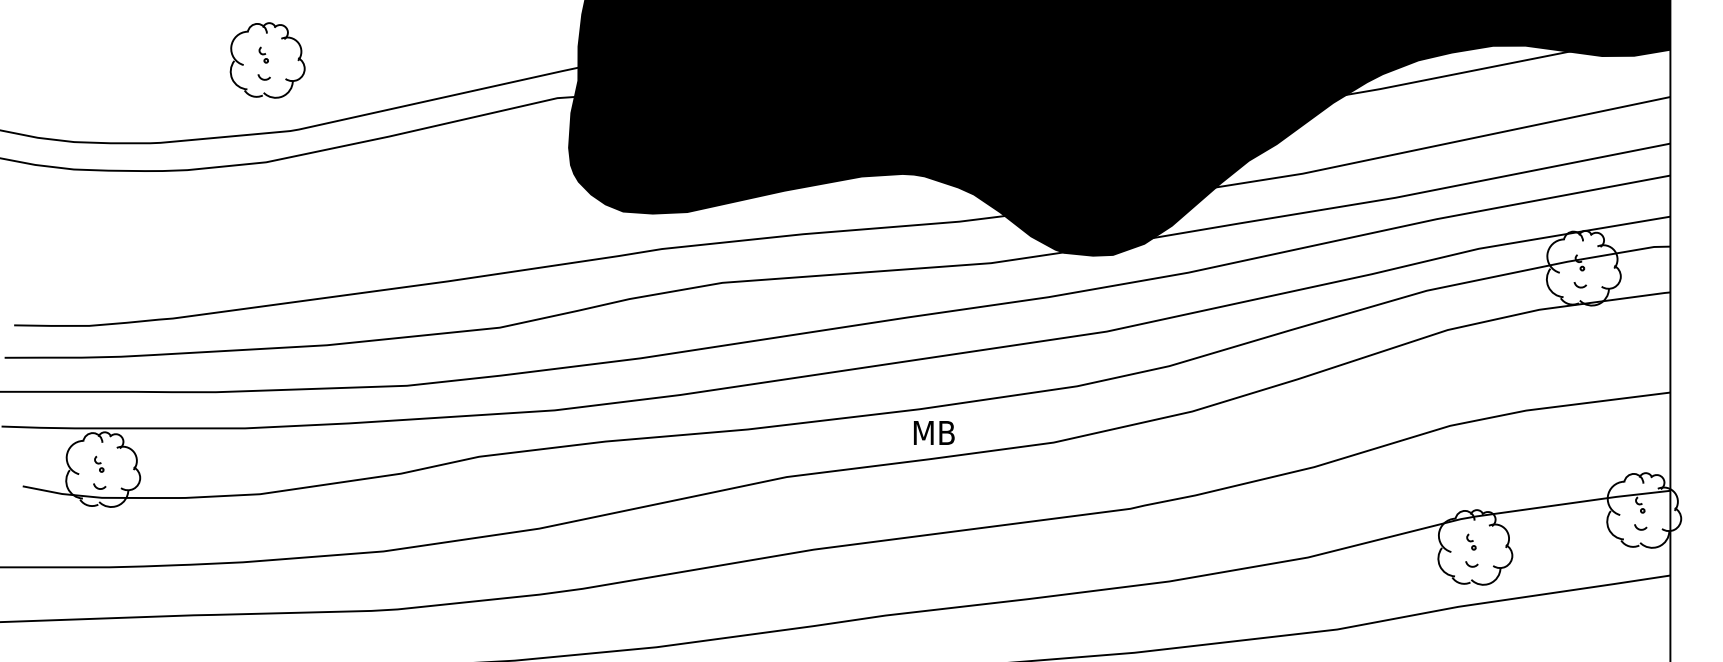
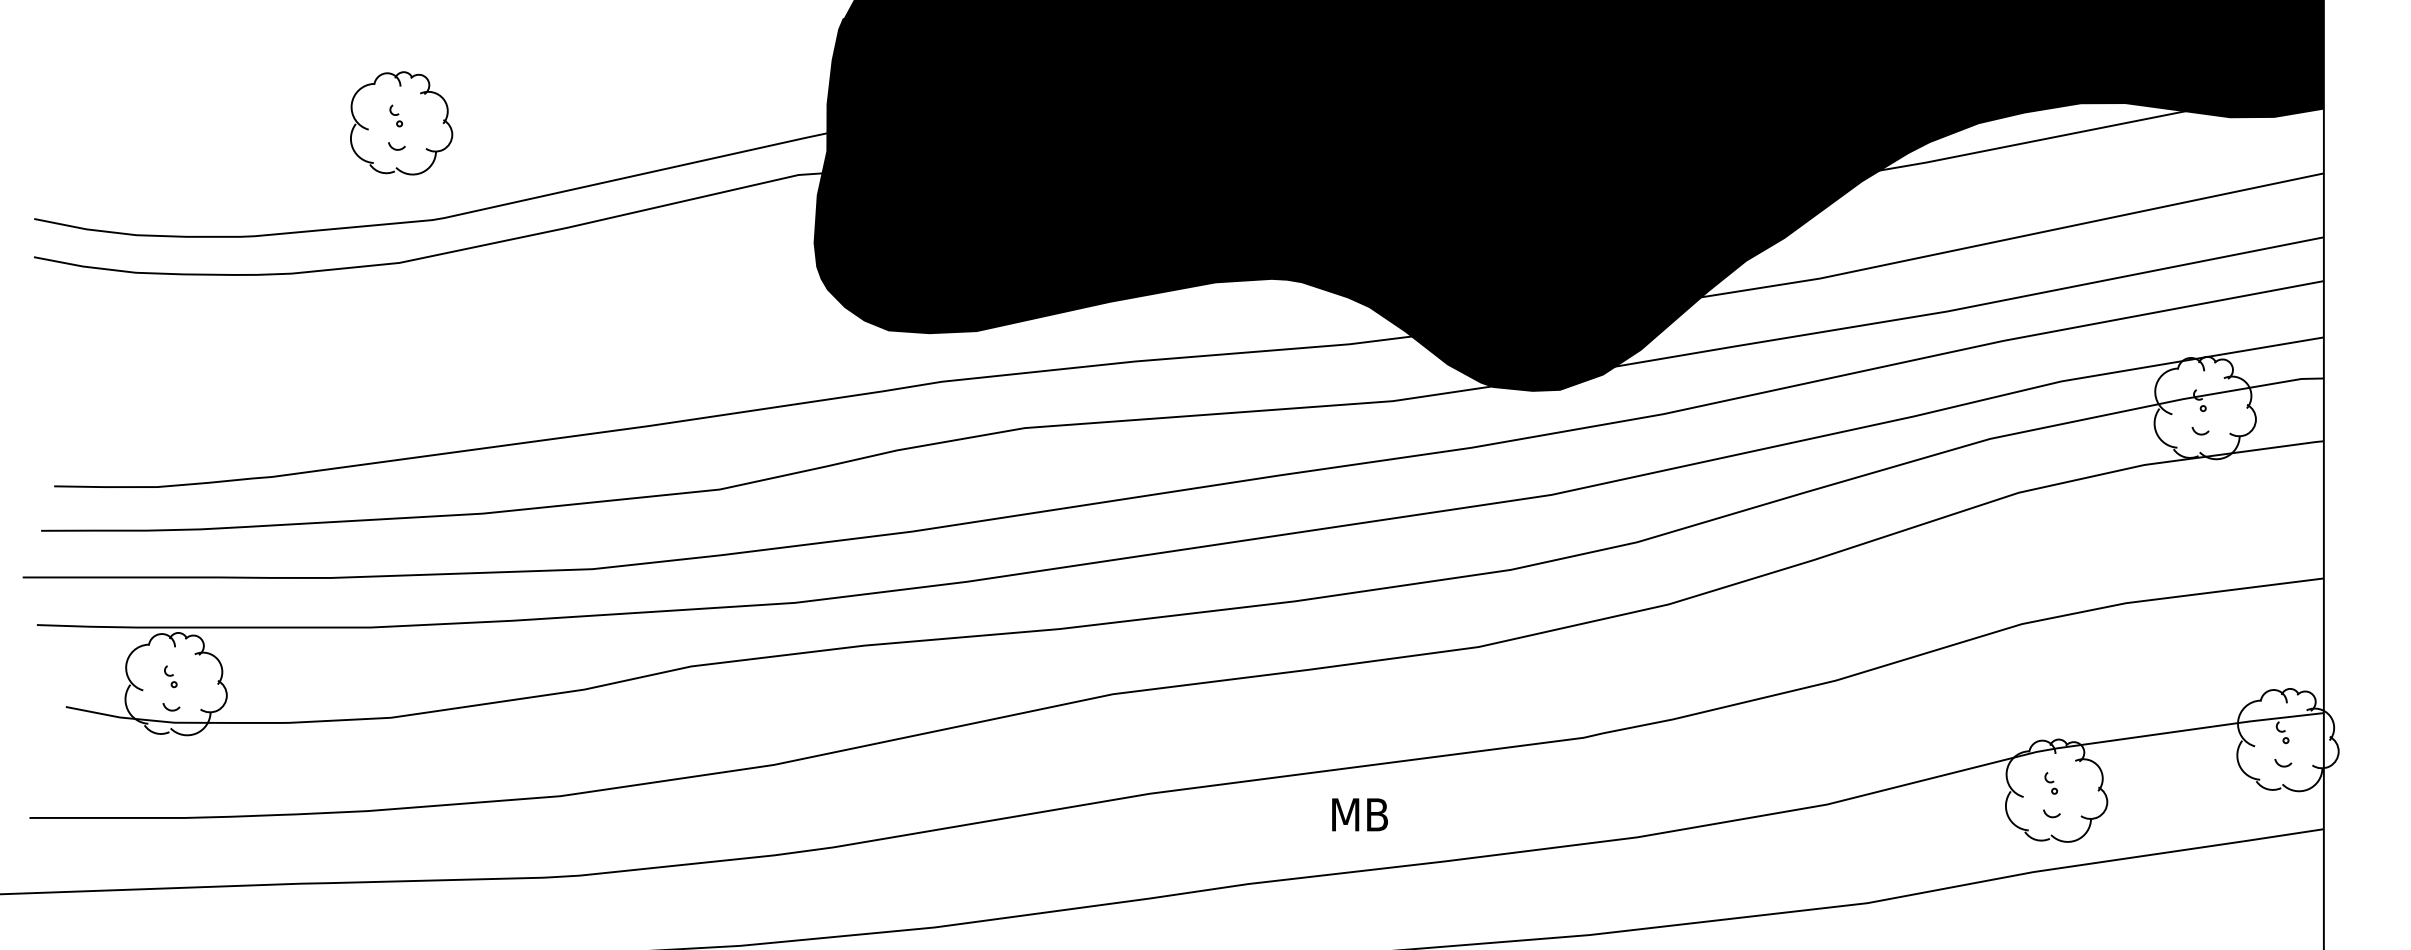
text: (933, 432) -> (1359, 814), moved

